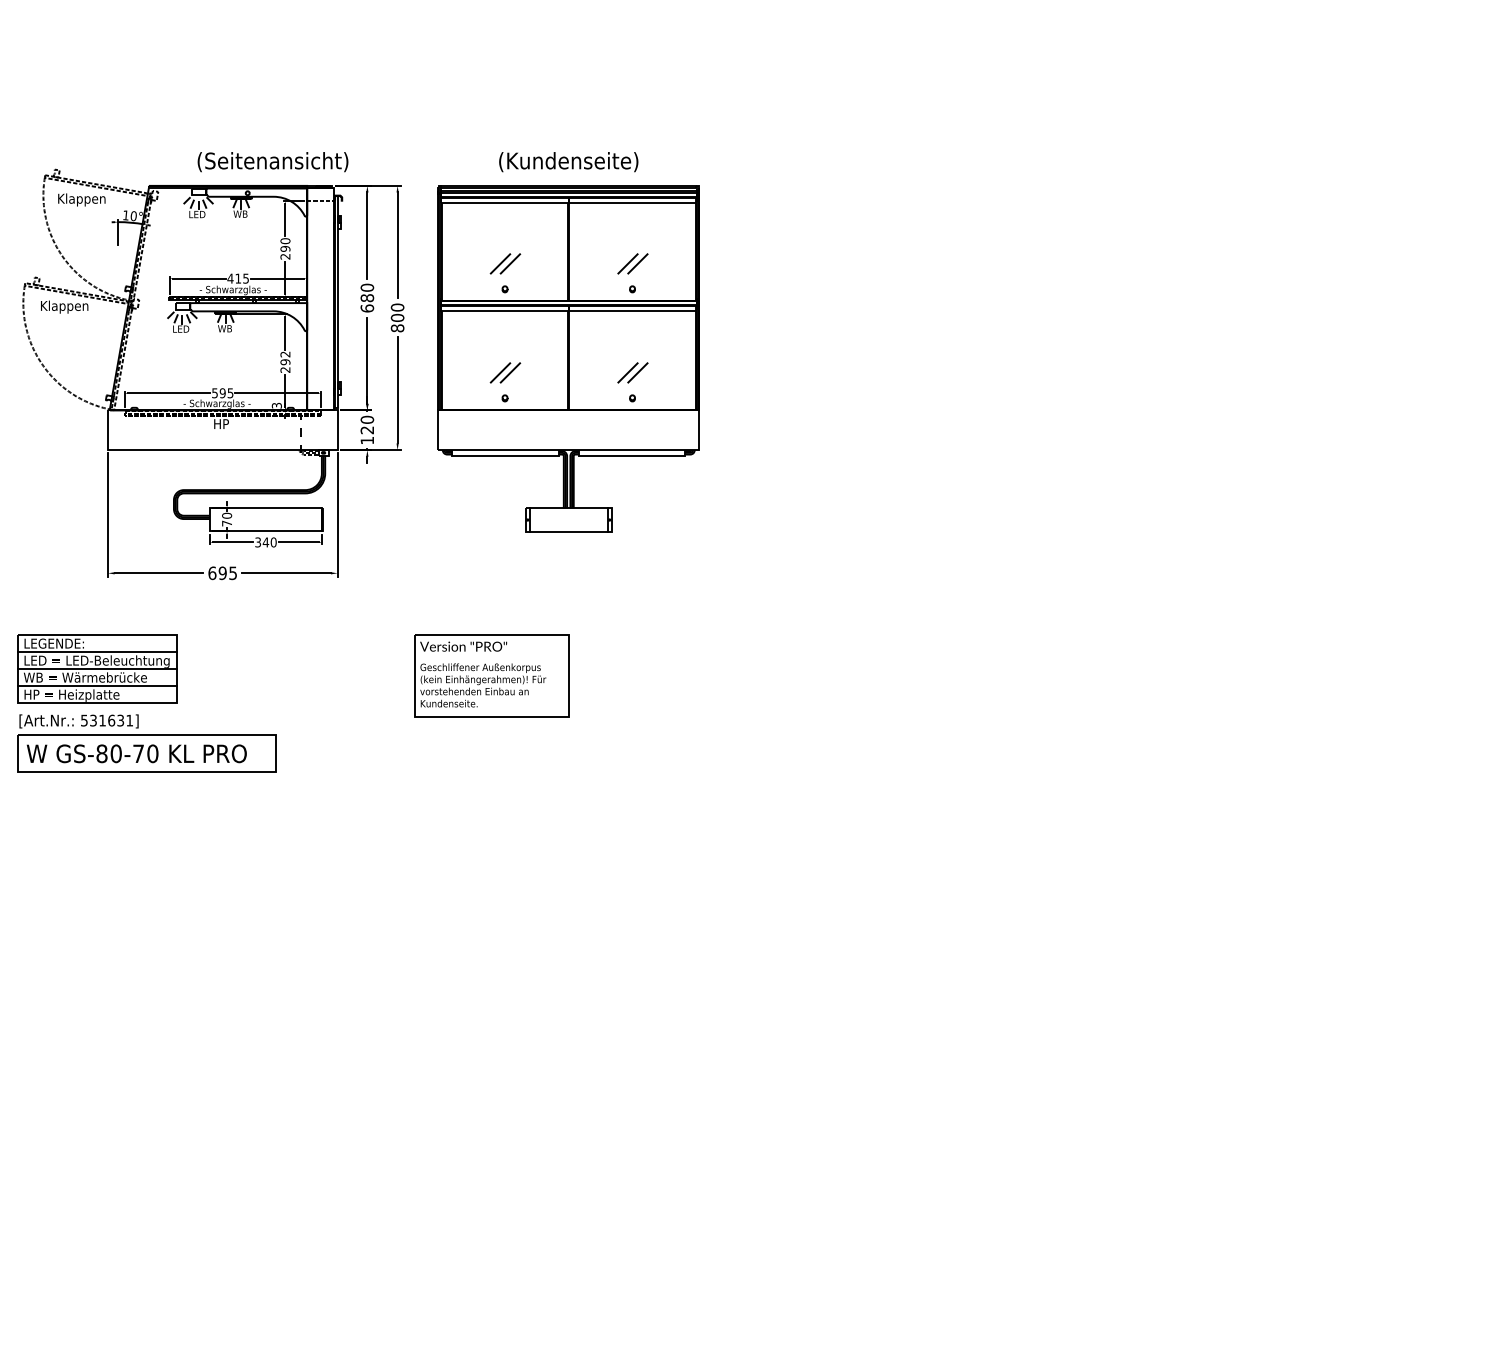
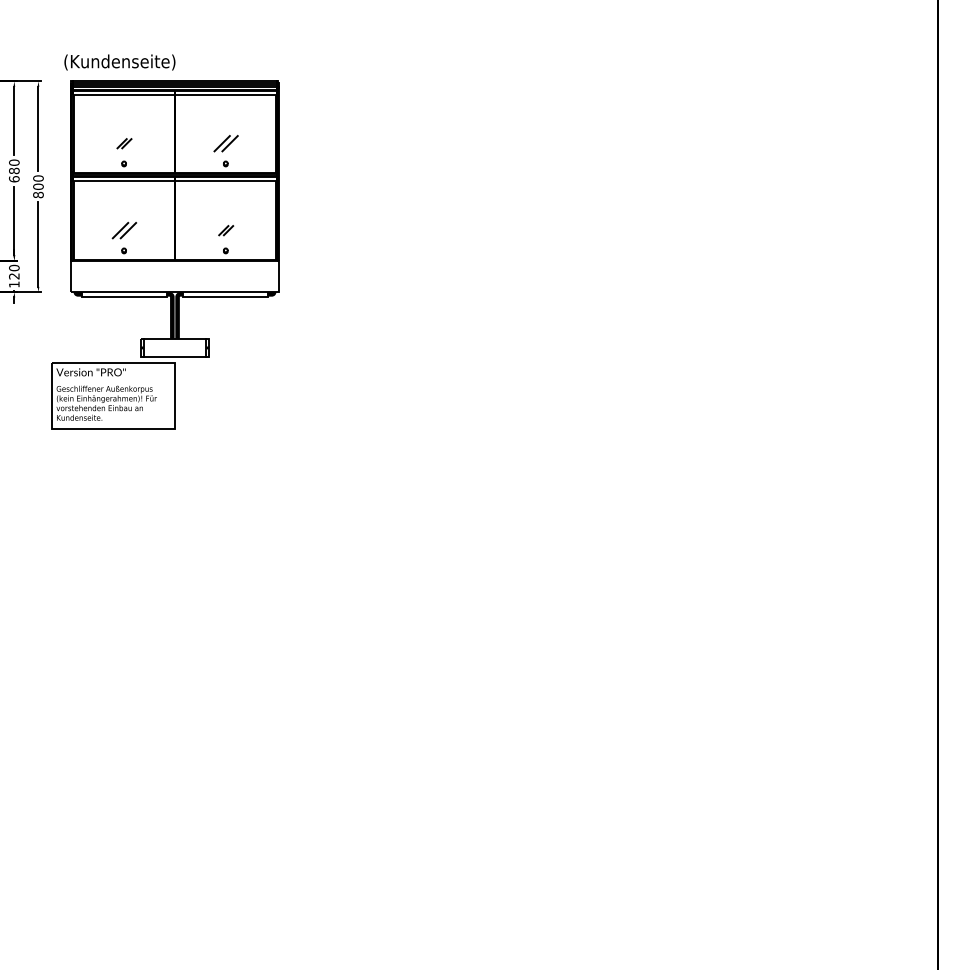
text: (568, 162) -> (119, 62), moved
part: (505, 263) -> (124, 143), size x0.6
part: (632, 372) -> (225, 230), size x0.6
part: (491, 675) -> (113, 395), moved

